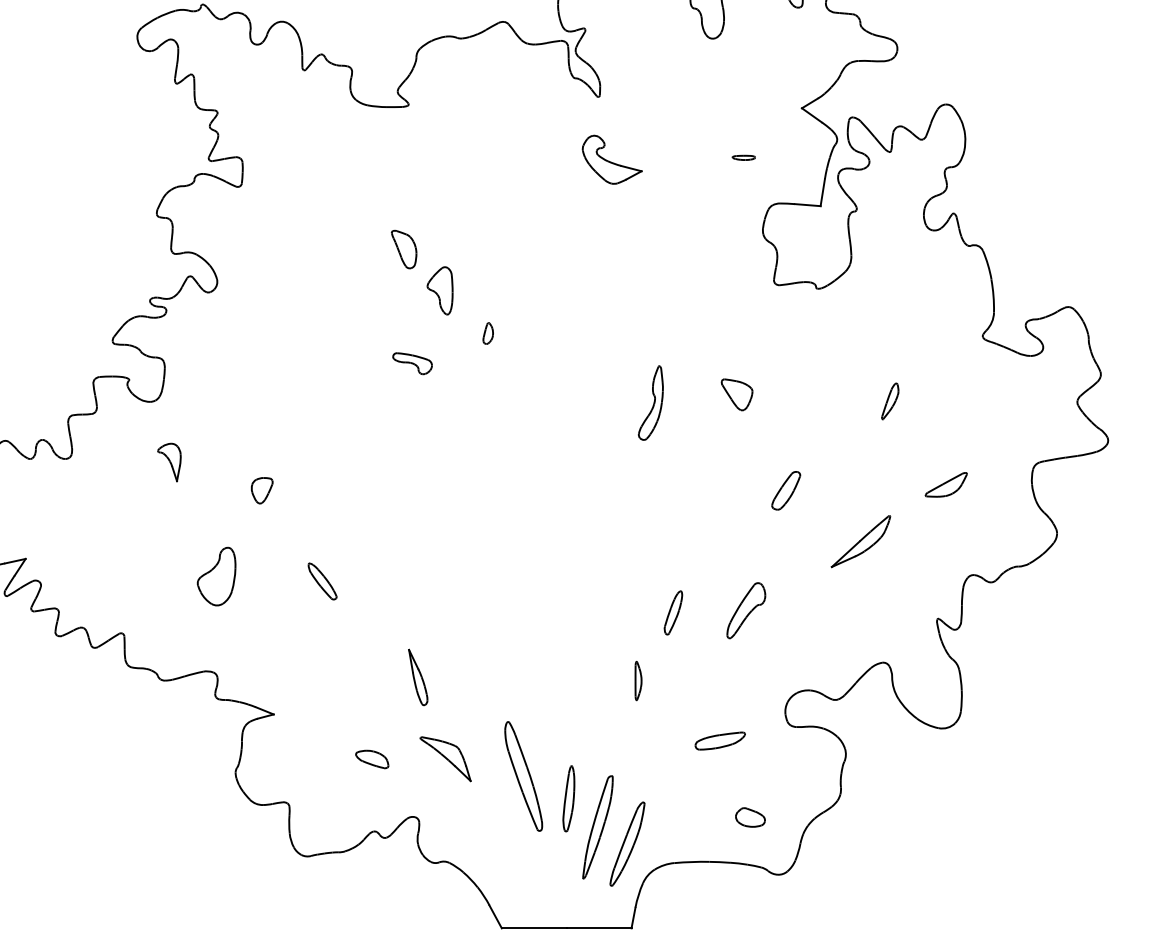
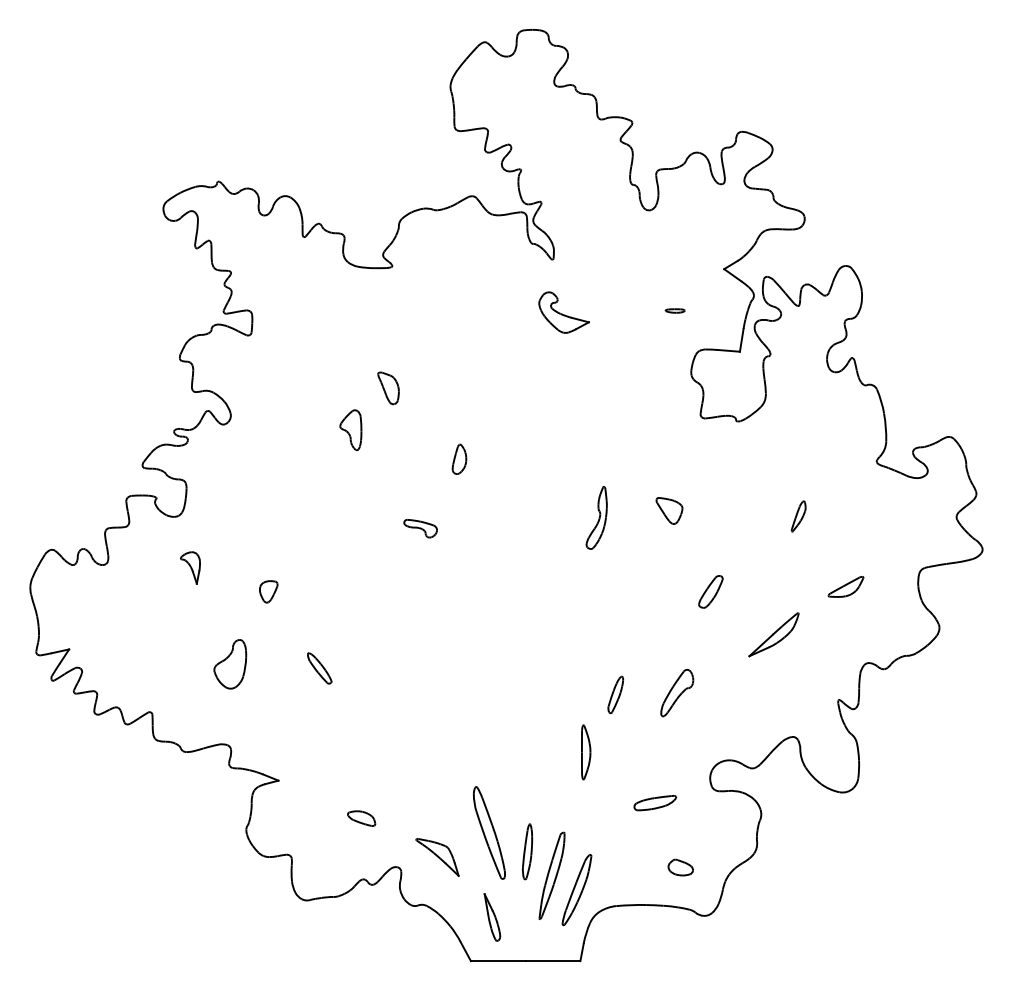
part: (439, 291) -> (350, 430), moved
part: (488, 332) -> (459, 458), size x1.67
part: (412, 363) -> (420, 528), moved
part: (418, 677) -> (492, 917), moved
part: (638, 681) -> (586, 752), size x1.67
part: (445, 759) -> (437, 857), moved

